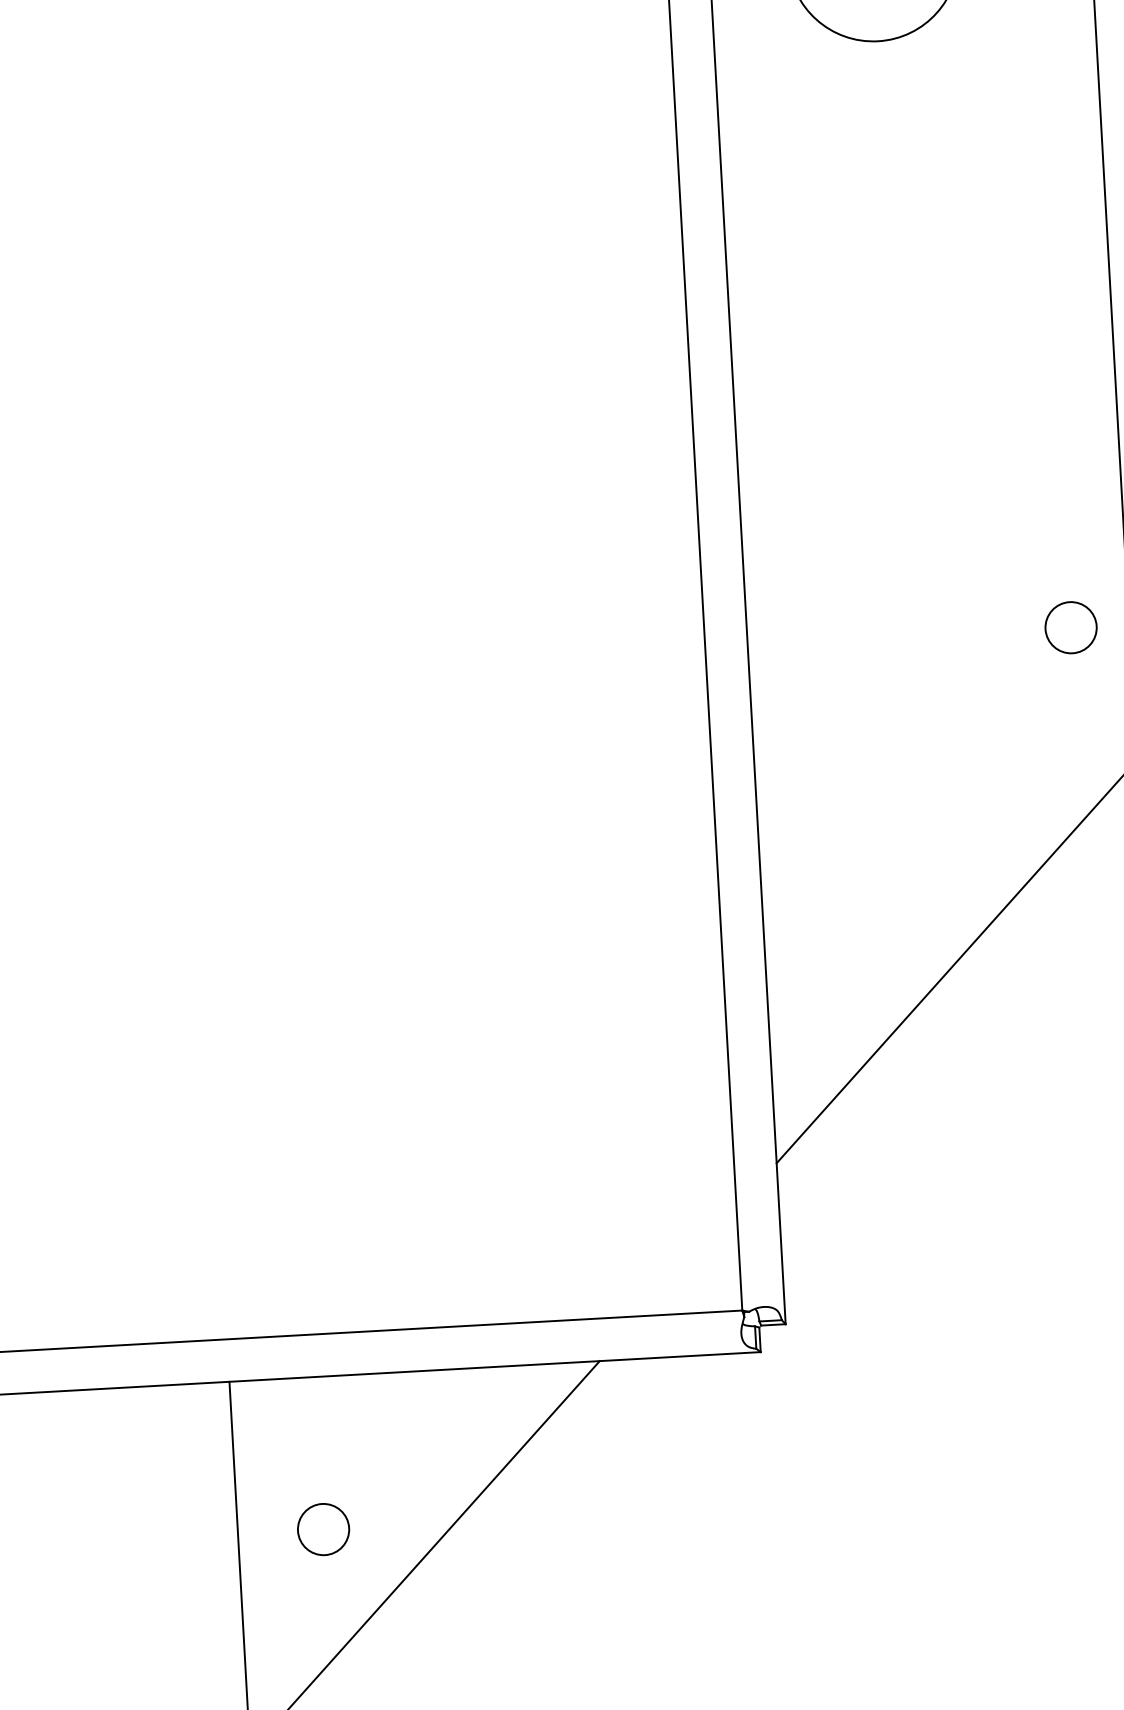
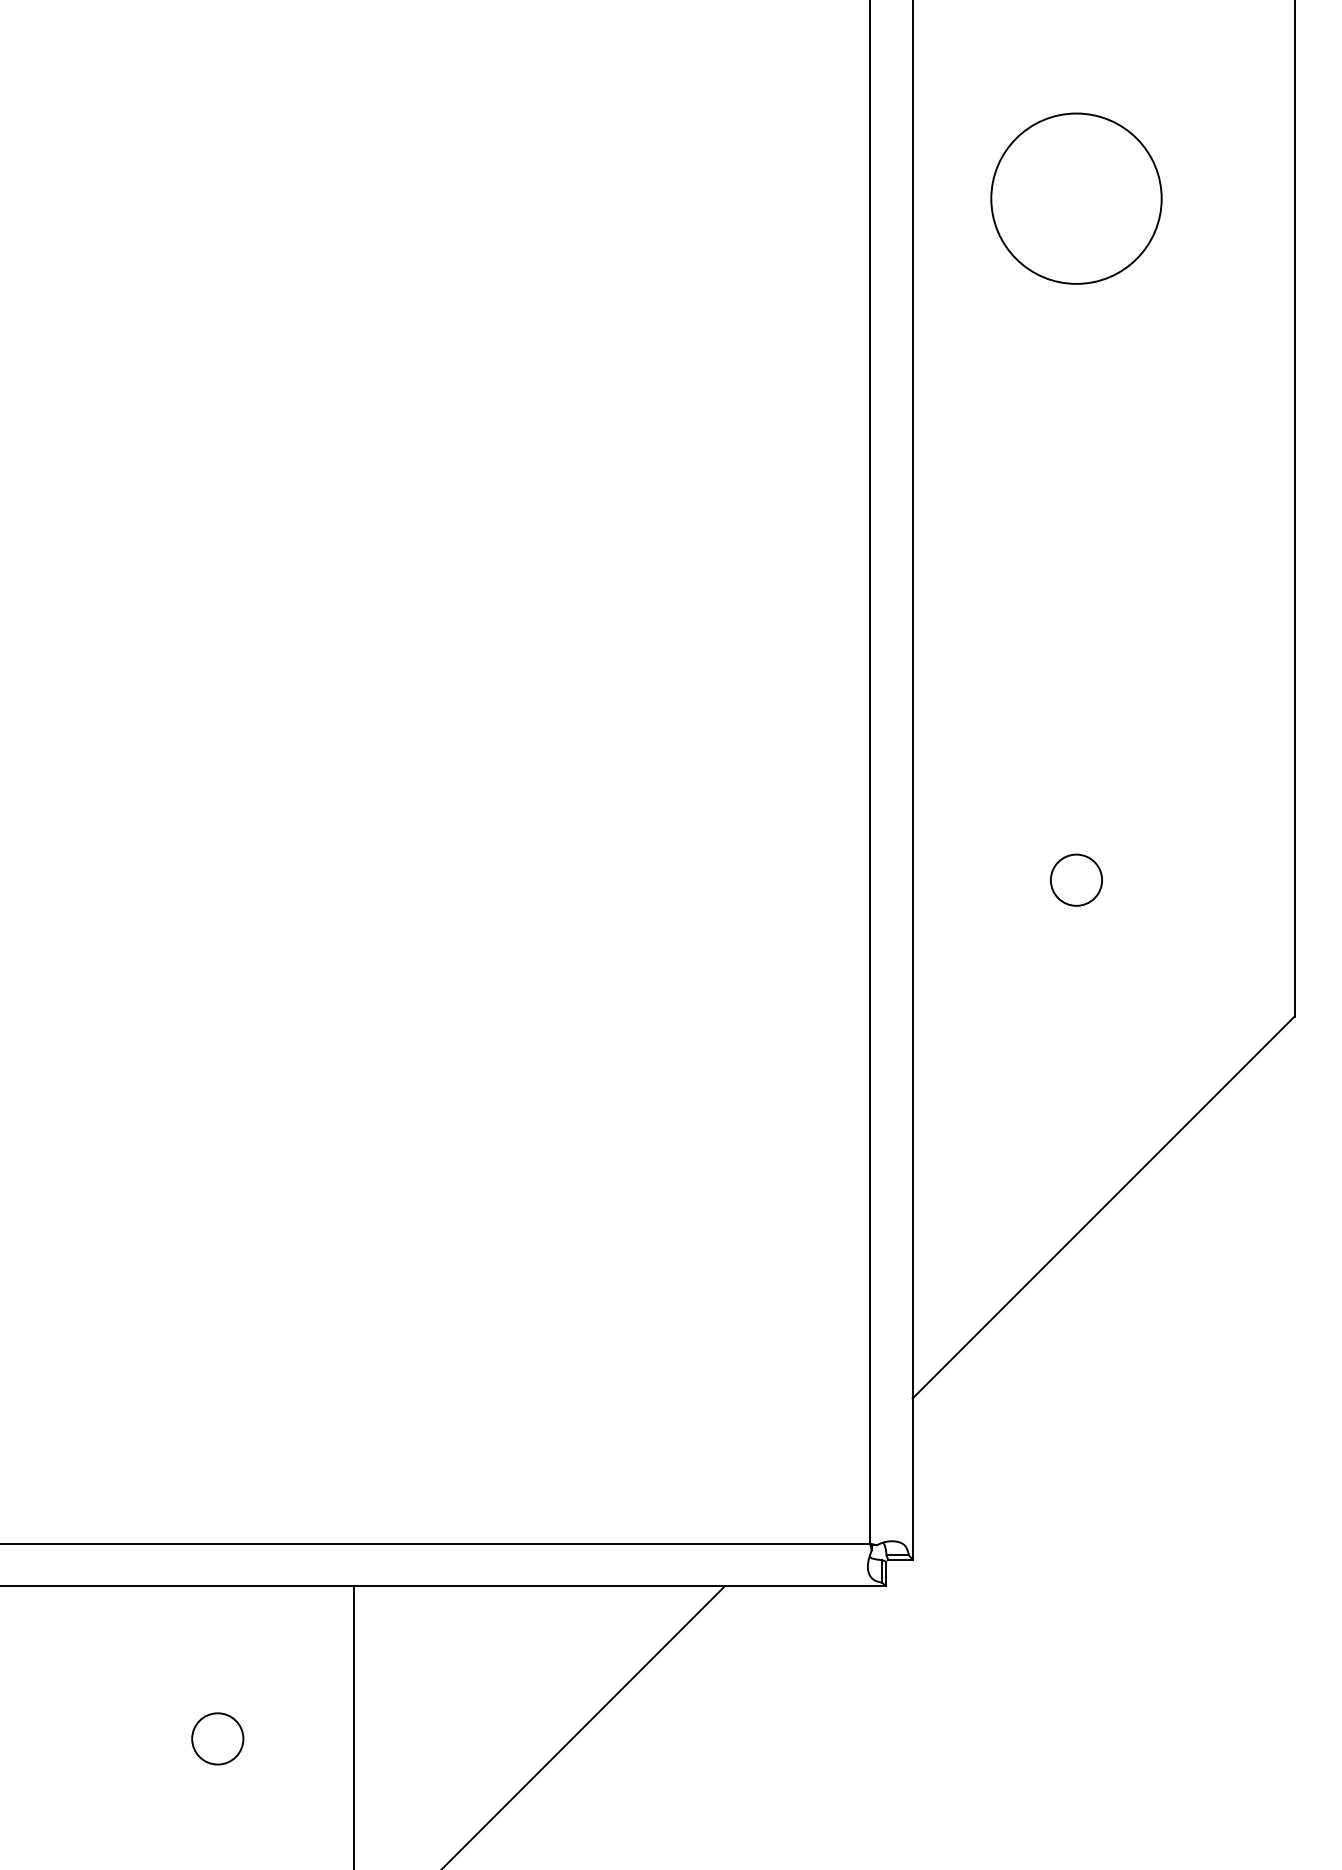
circle: (1071, 626) -> (1076, 879), moved
circle: (323, 1529) -> (217, 1738), moved

